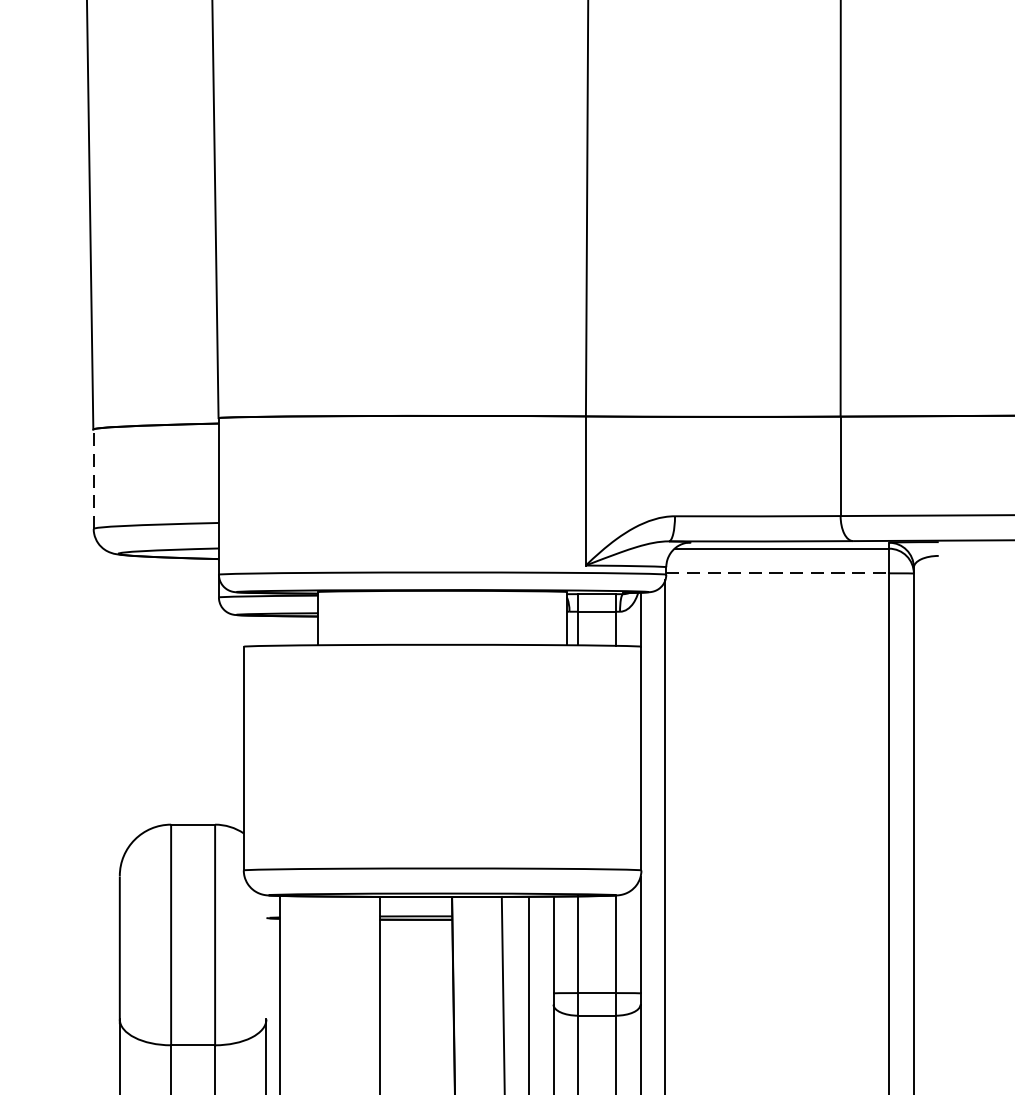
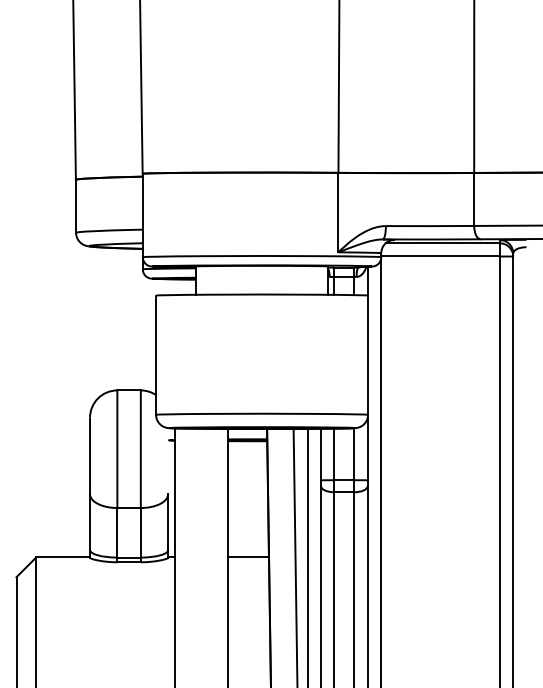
line: (94, 477) -> (76, 205), dashed -> solid
line: (779, 573) -> (441, 256), dashed -> solid

